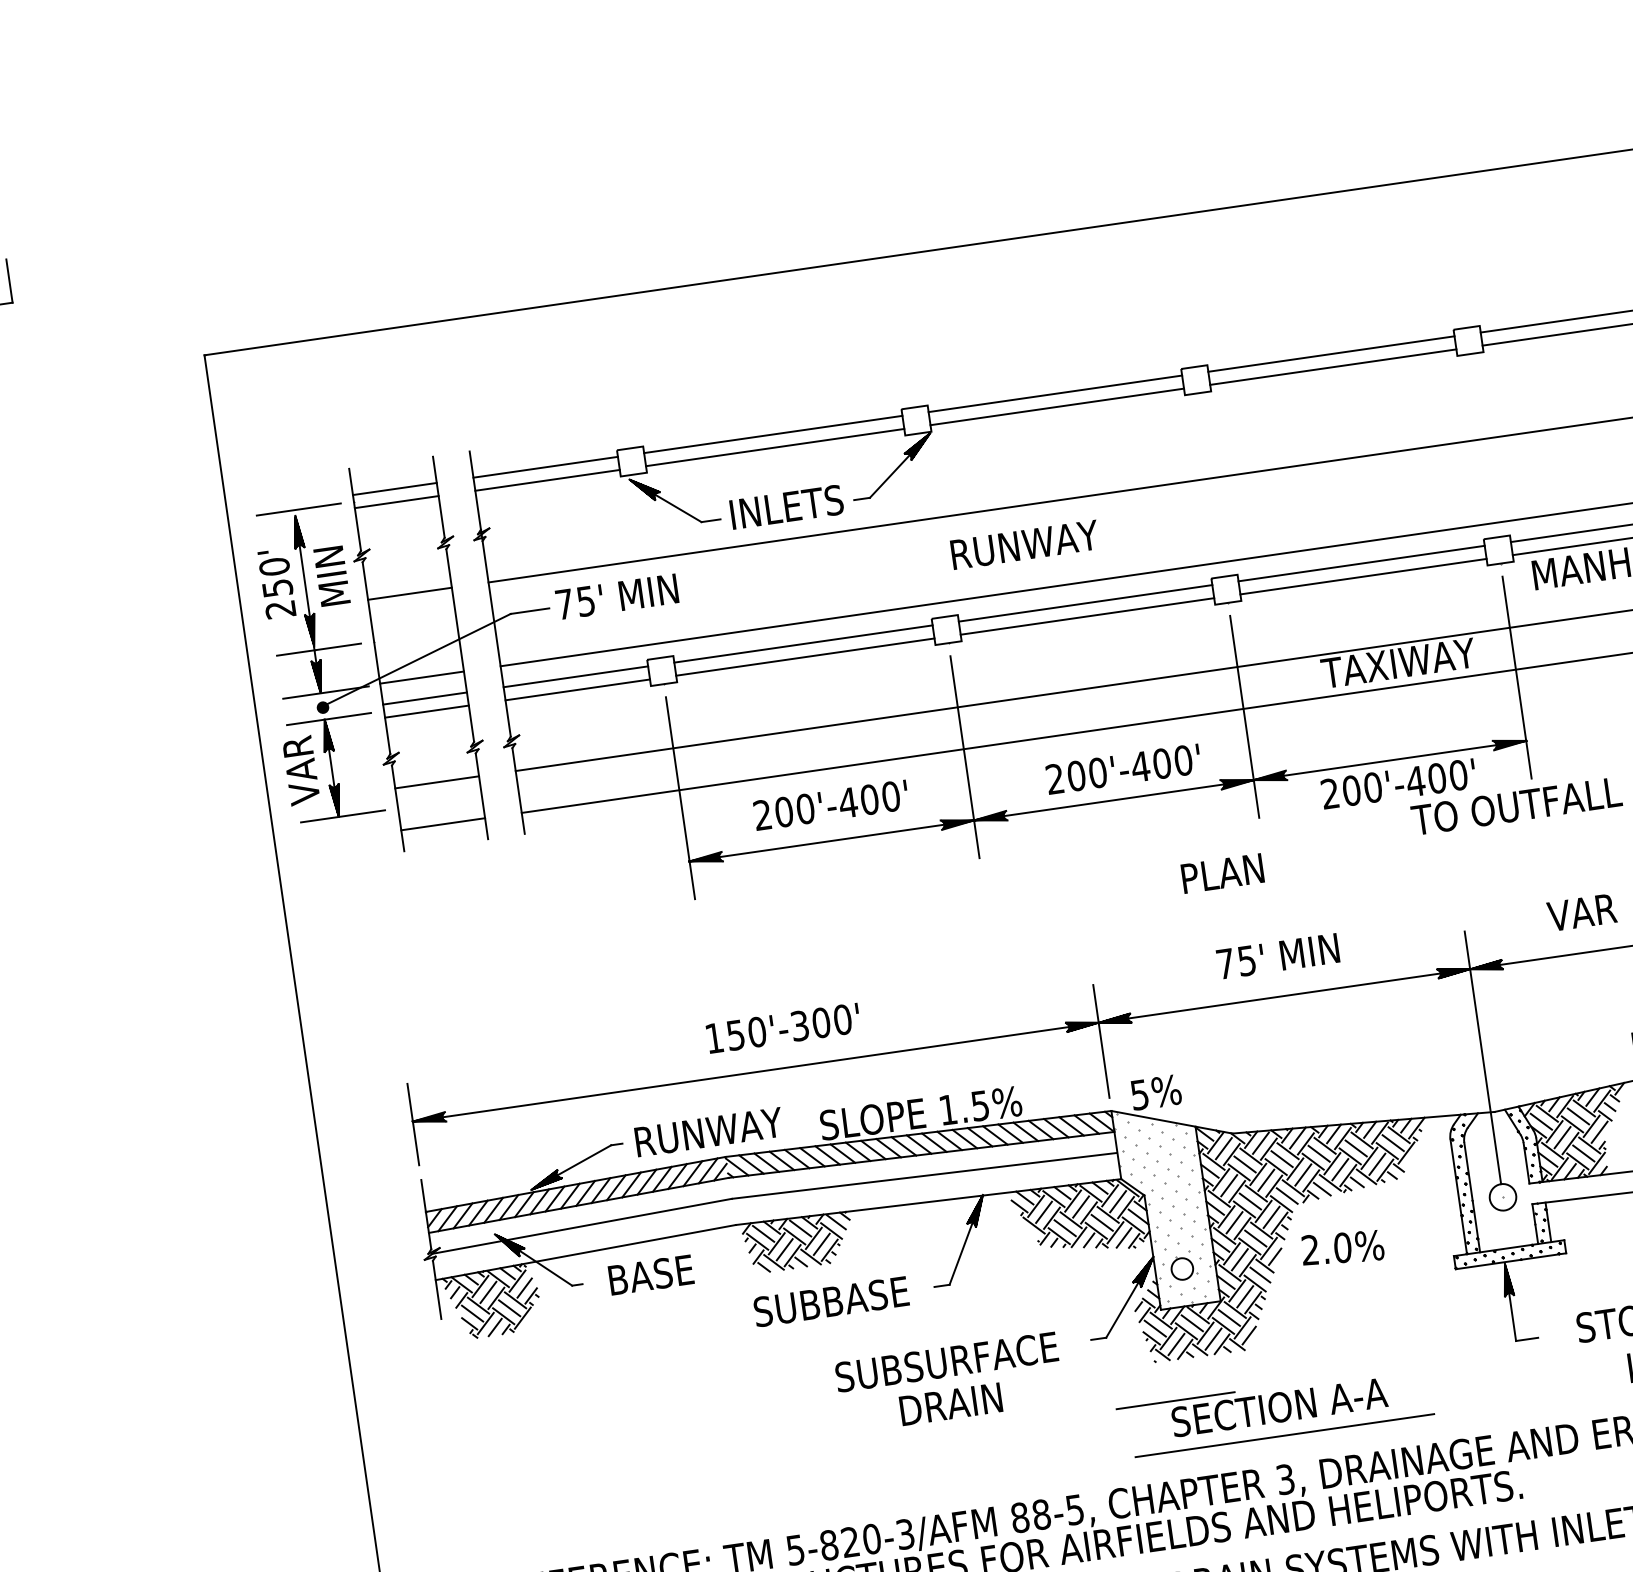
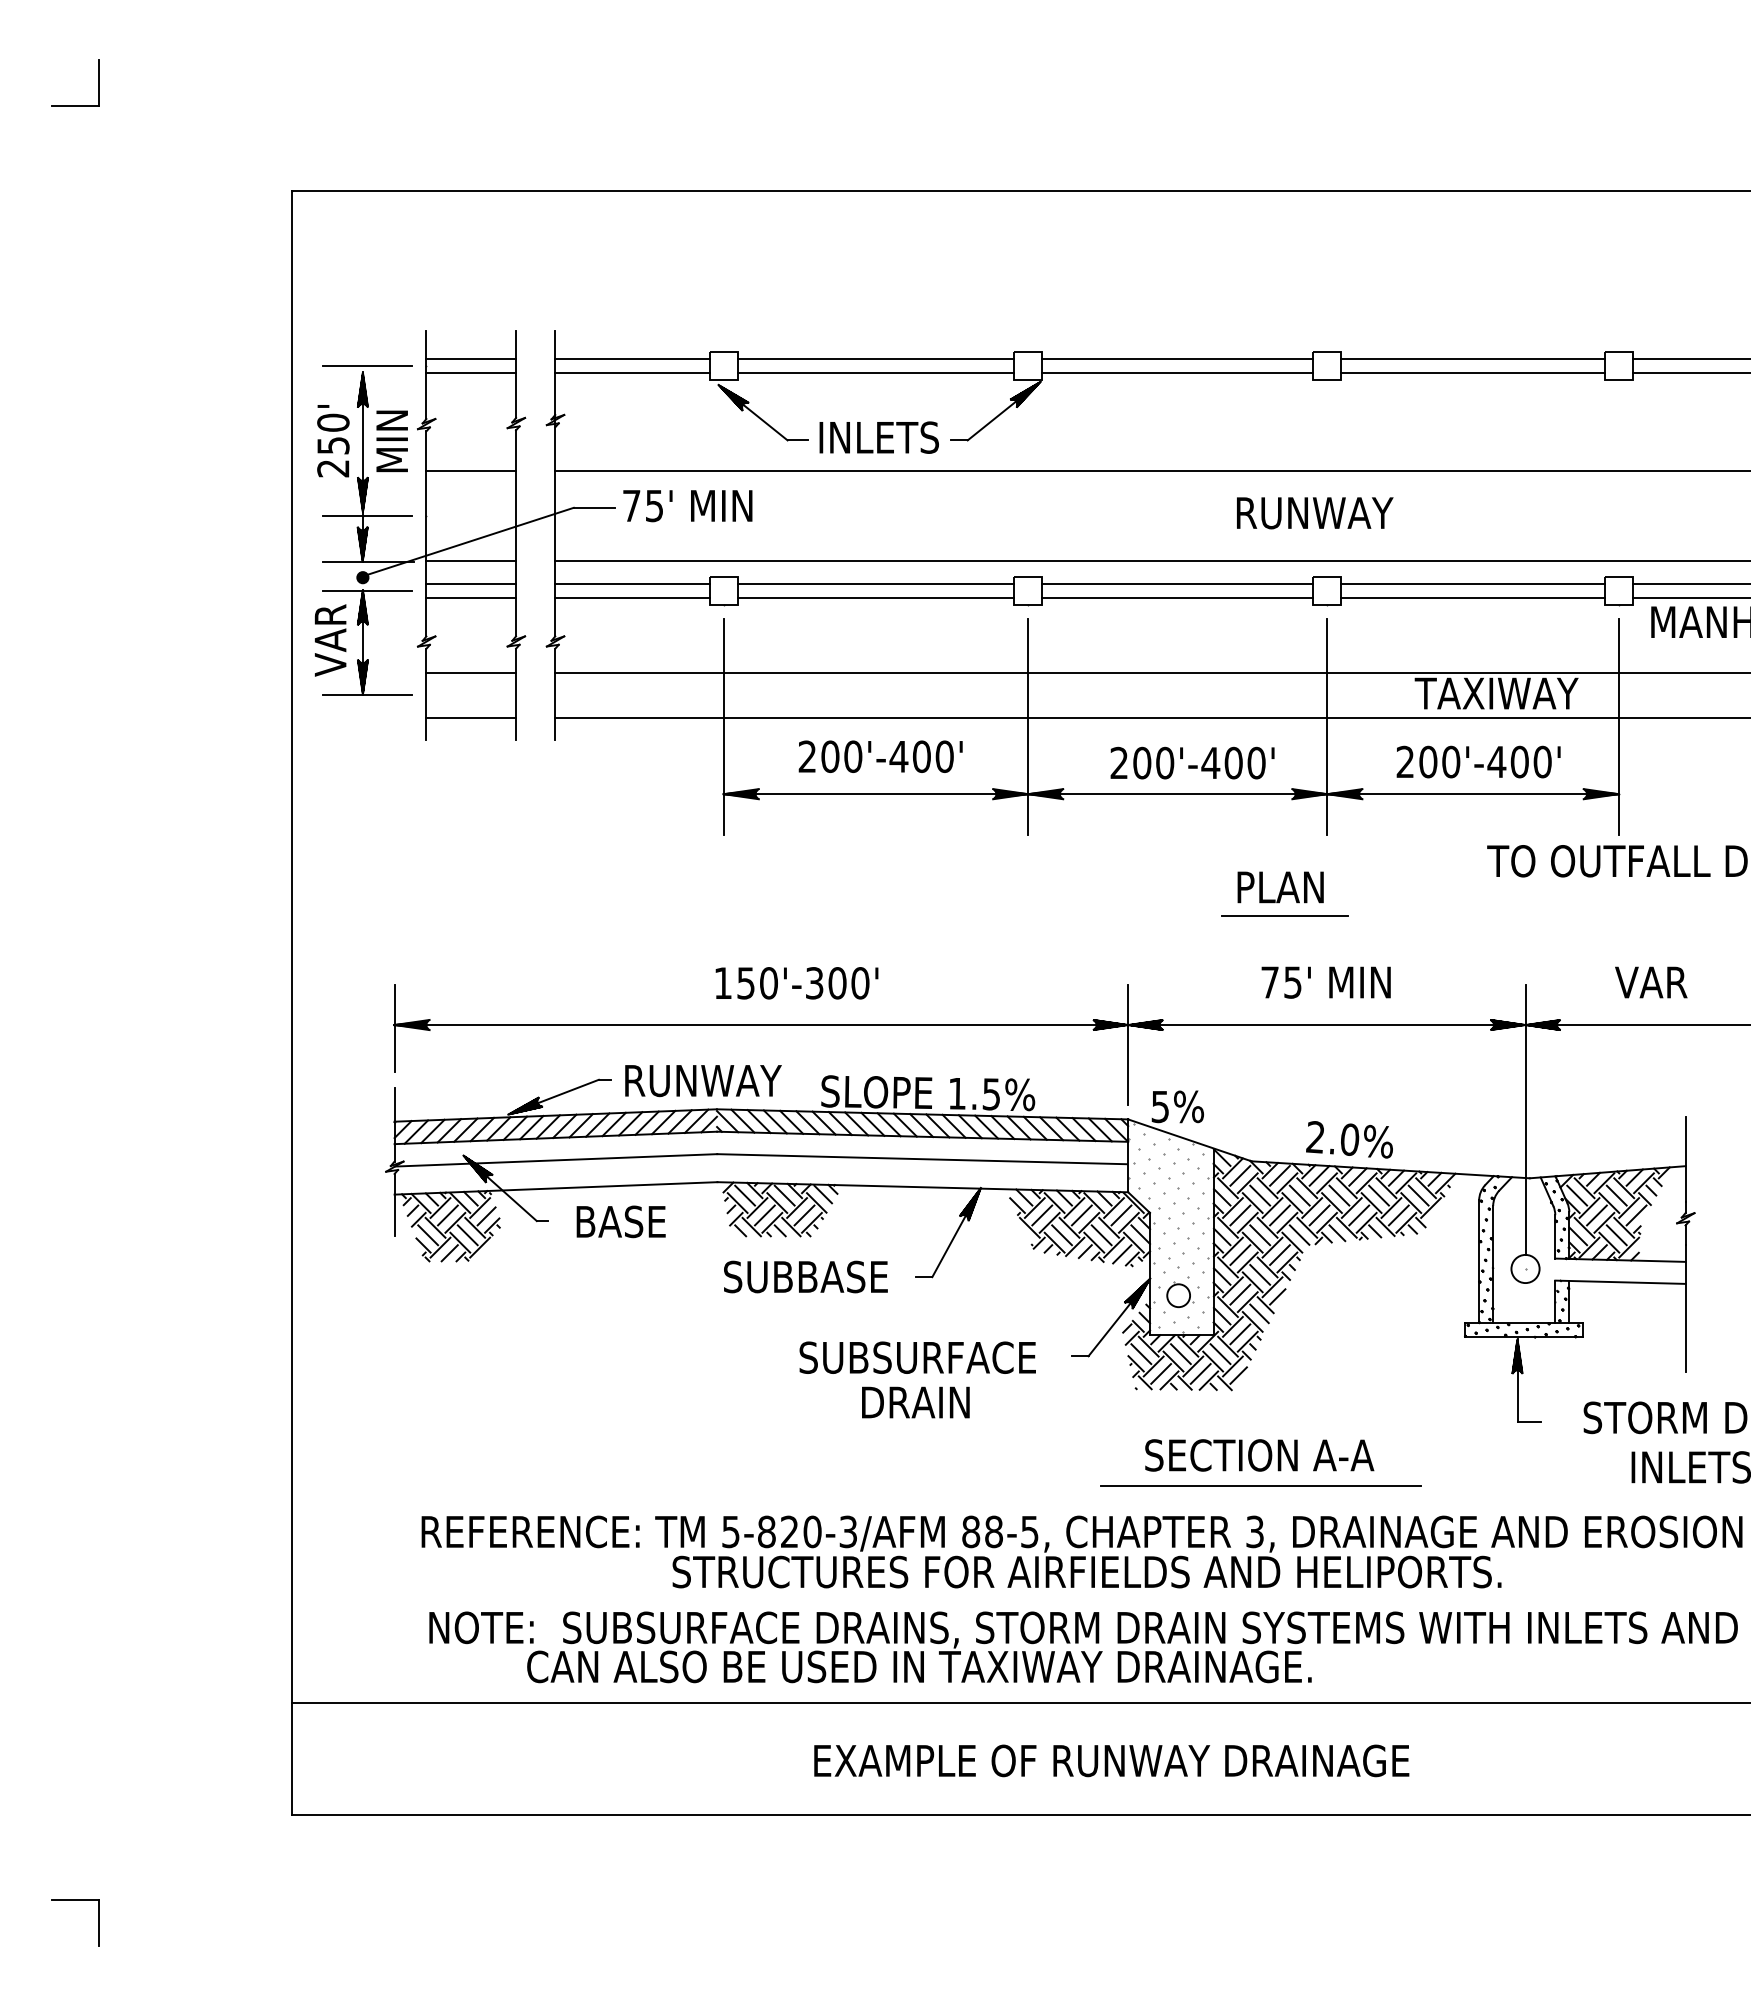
text: (1025, 545) -> (1315, 513), moved
text: (1398, 783) -> (1478, 761), moved
text: (1342, 1247) -> (1349, 1139), moved
line: (1175, 1400) -> (1284, 915), moved

